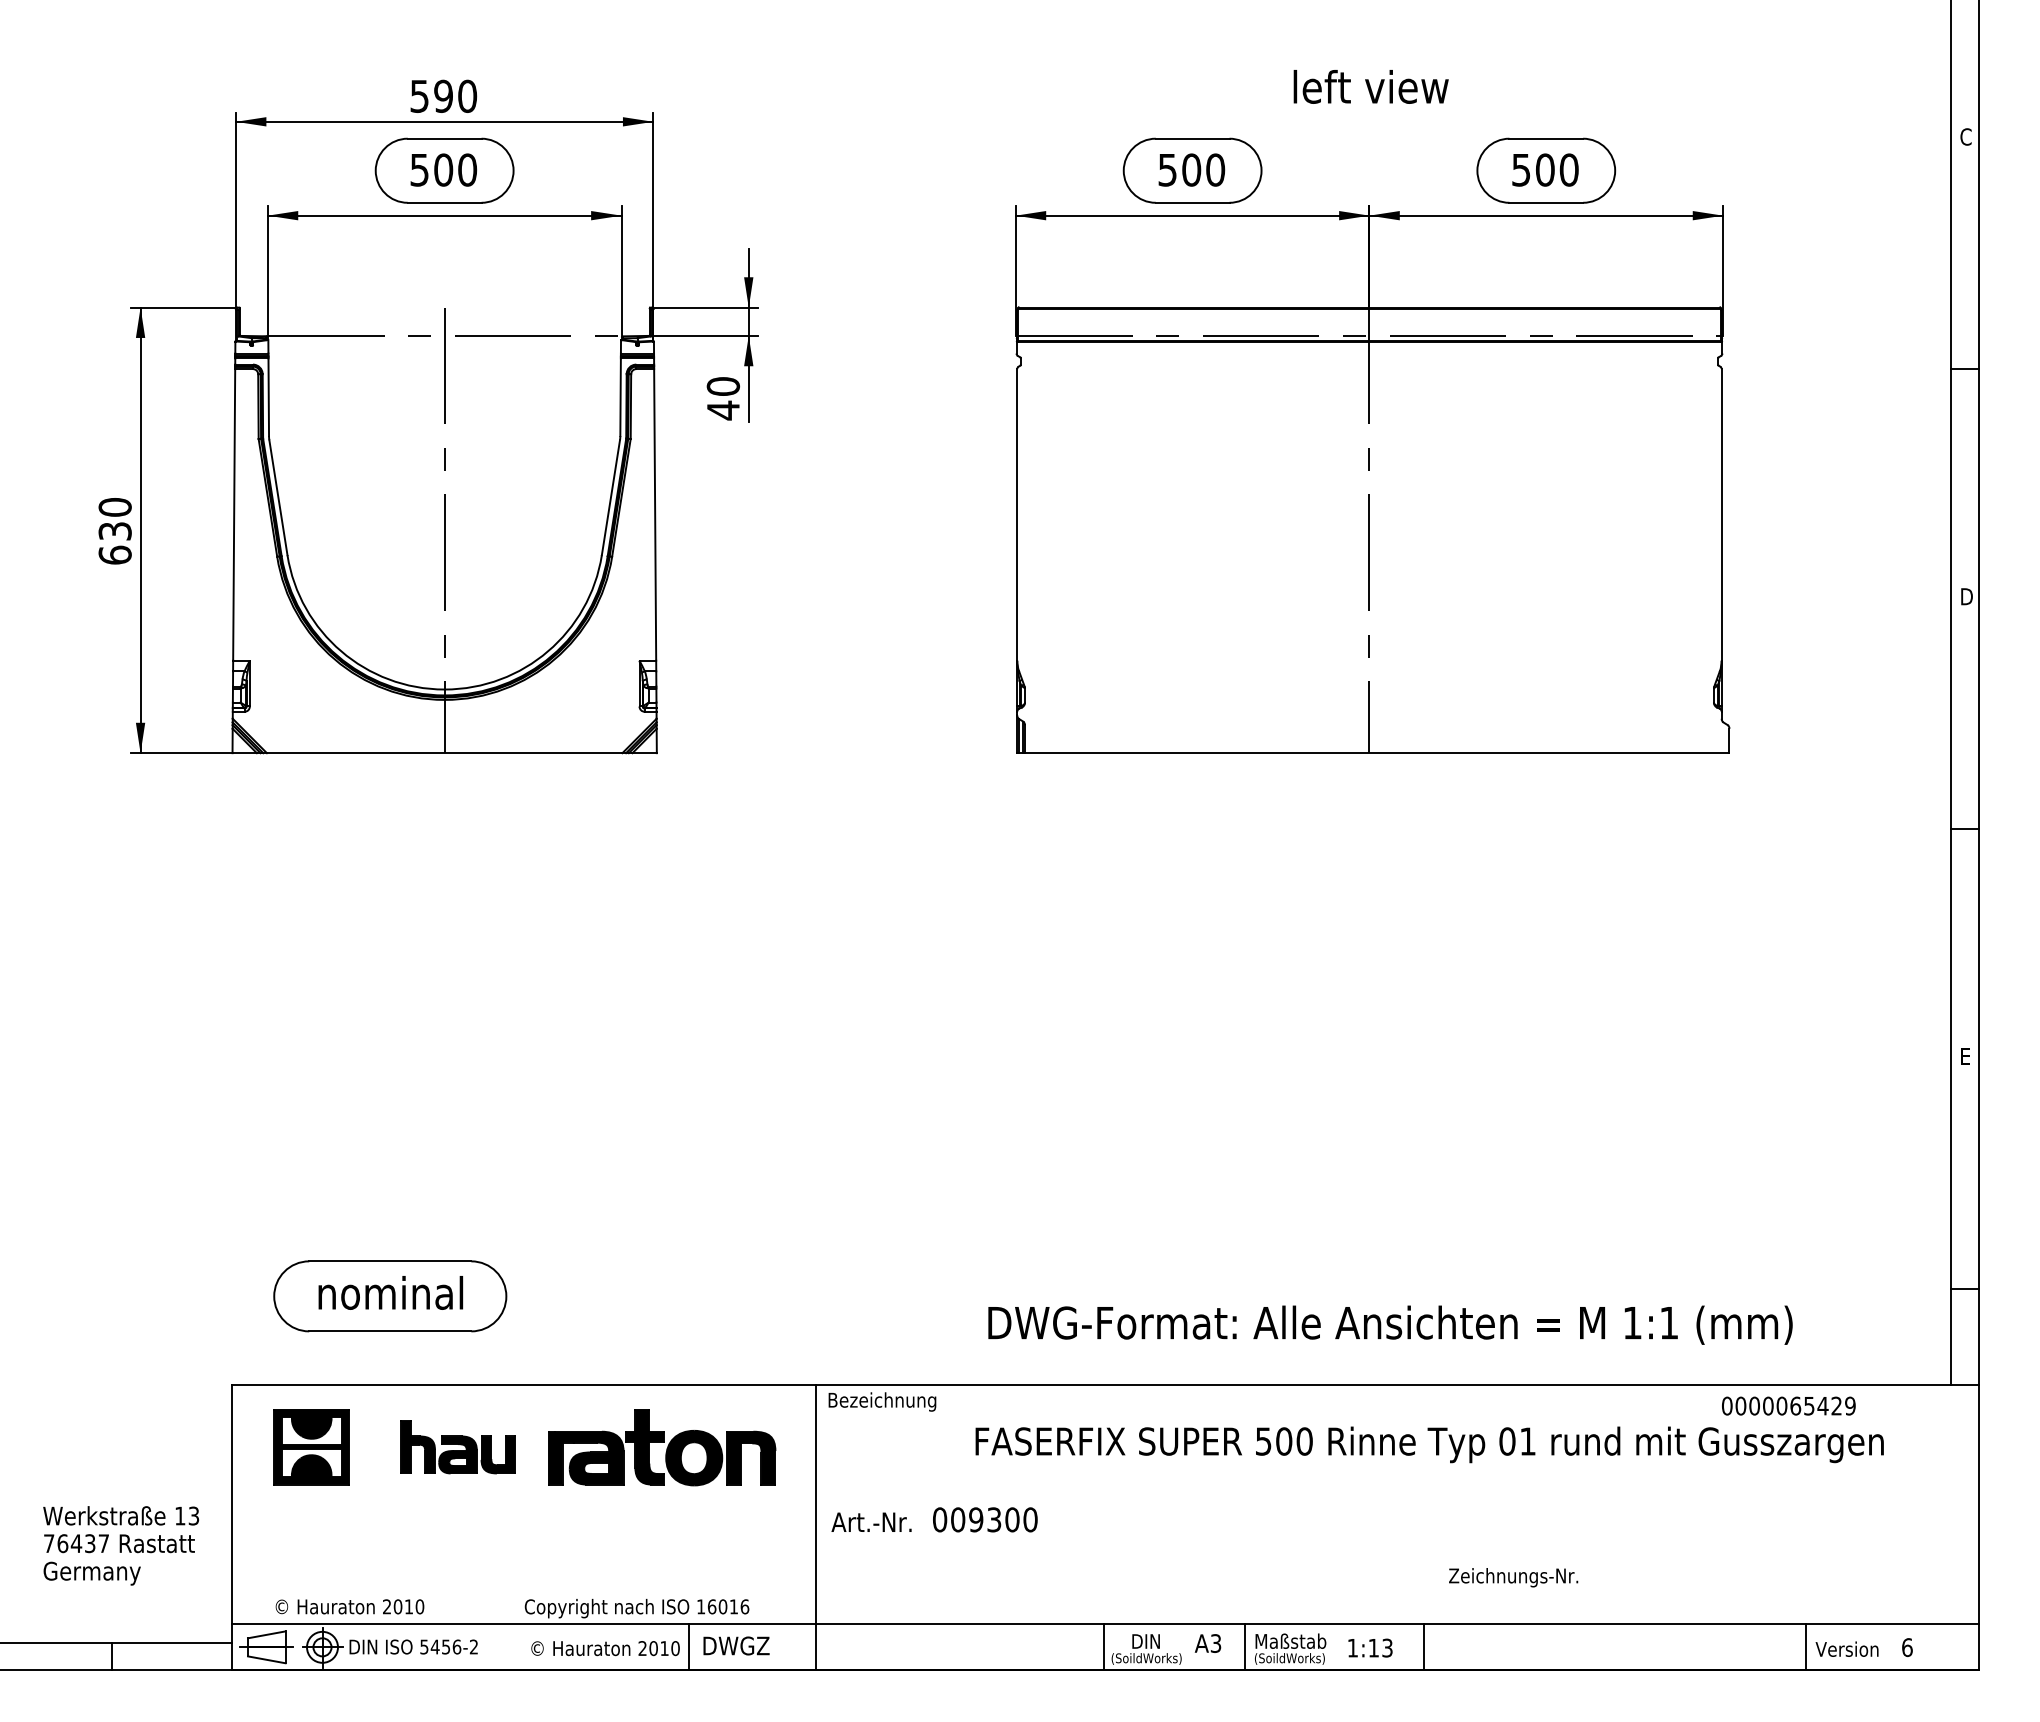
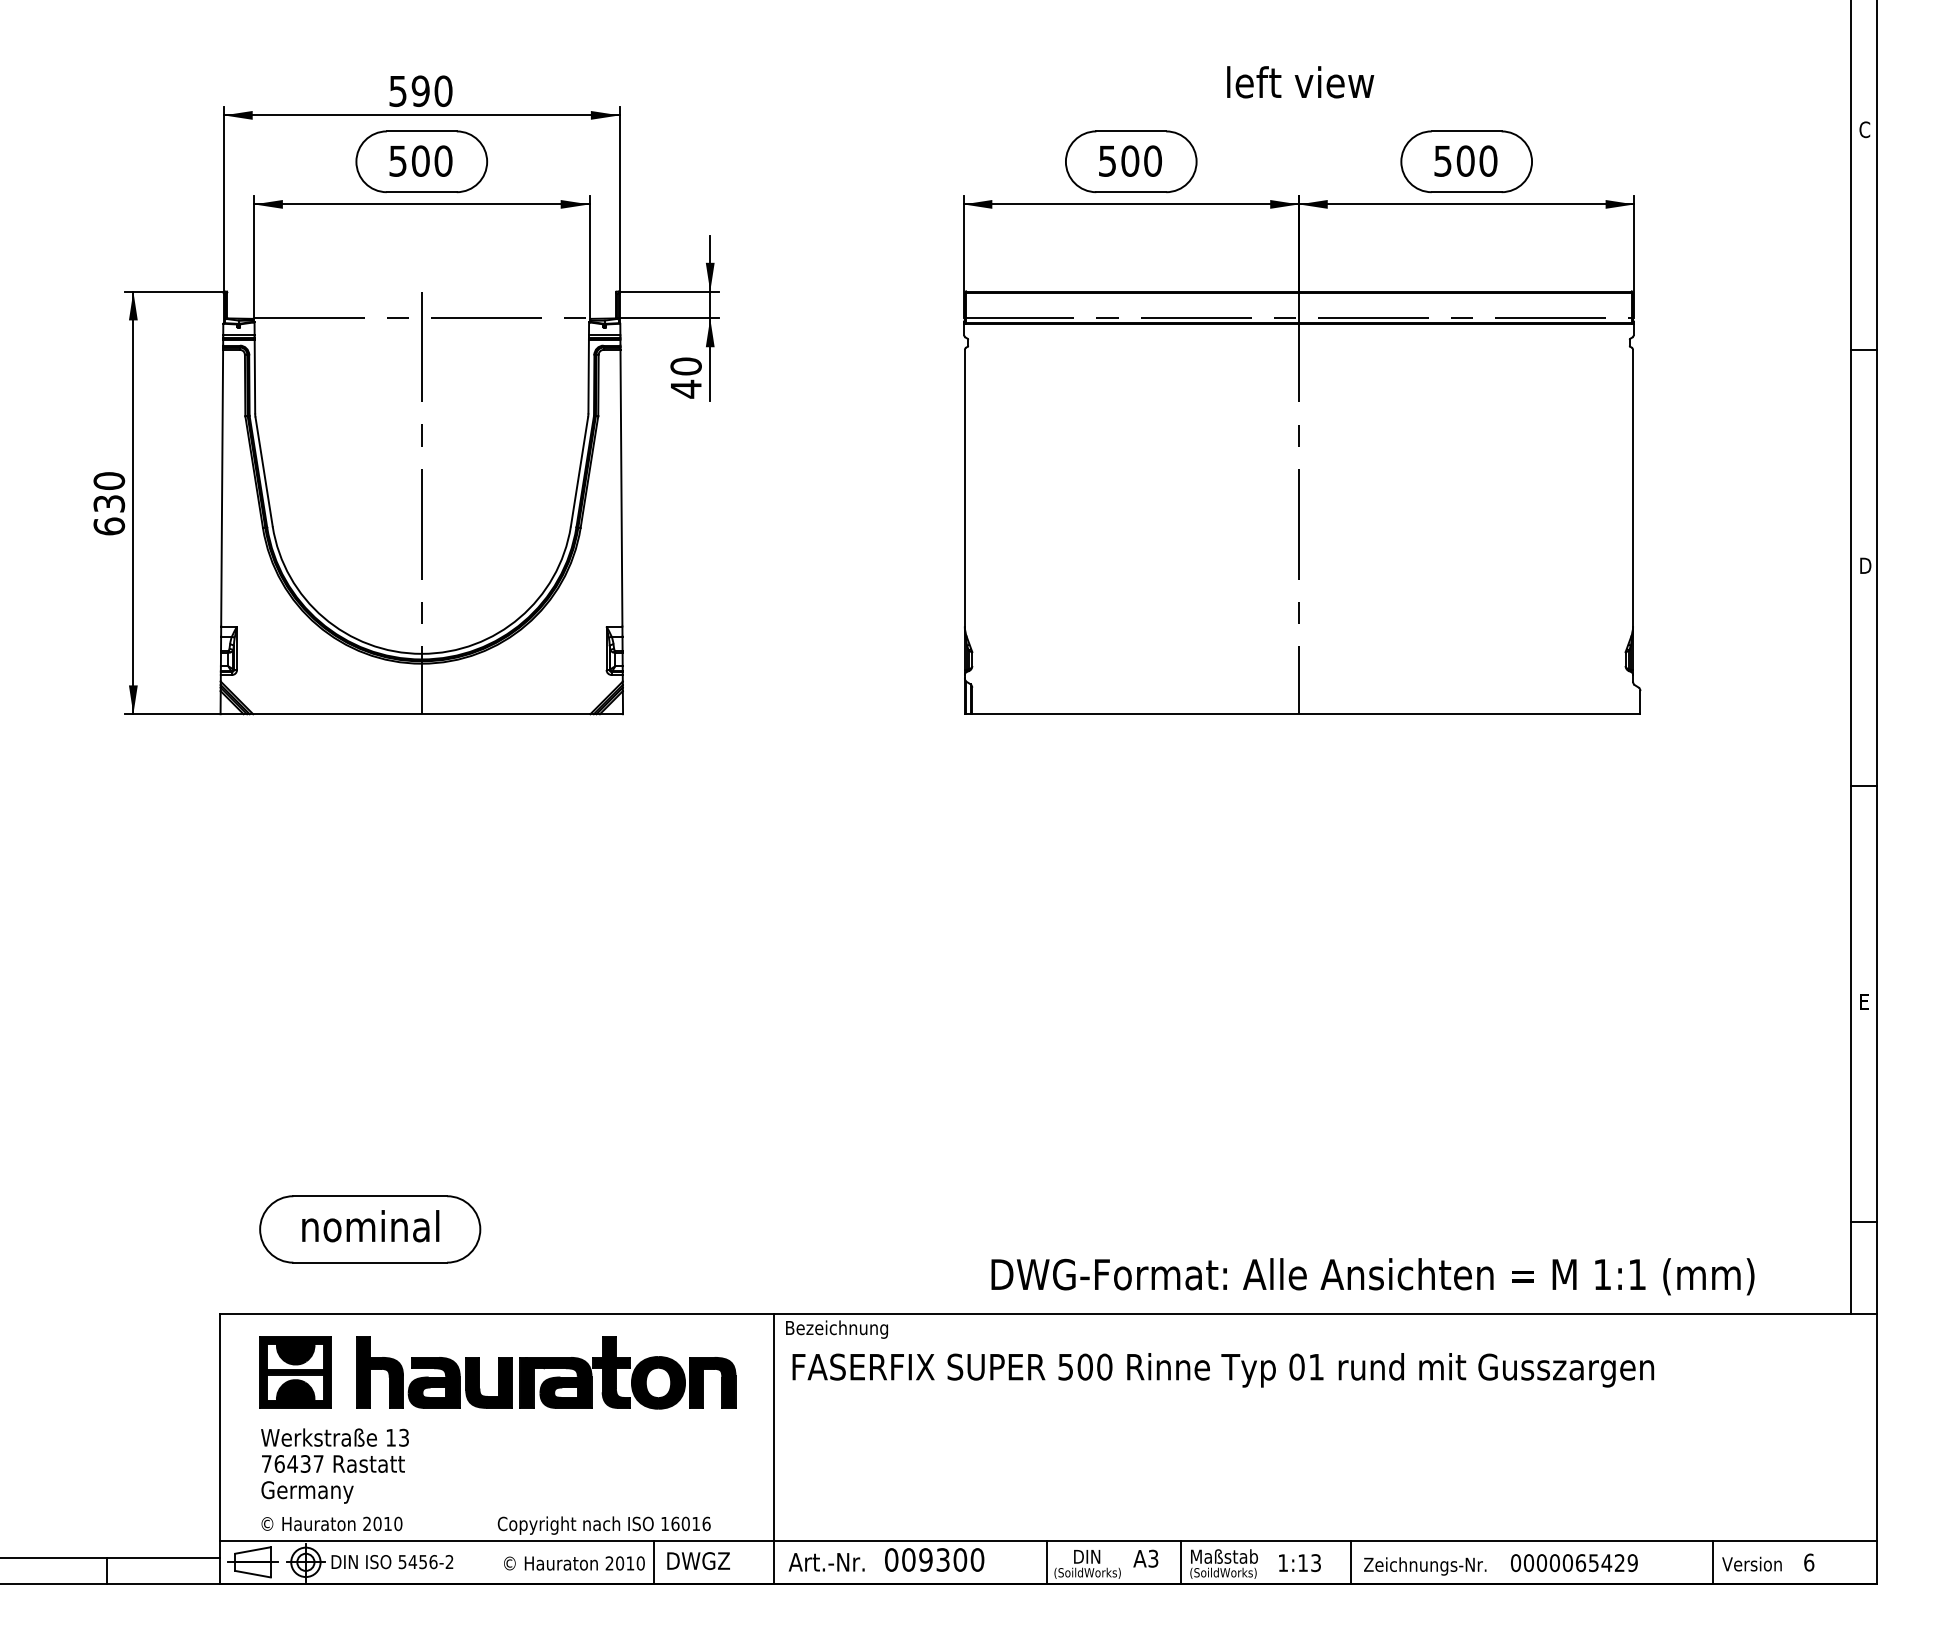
text: (1390, 1324) -> (1372, 1276), moved
text: (1788, 1405) -> (1574, 1562), moved
text: (1429, 1444) -> (1223, 1369), moved
part: (458, 1447) -> (434, 1372), size x1.43
text: (934, 1519) -> (886, 1559), moved
text: (120, 1545) -> (334, 1465), moved
text: (1513, 1577) -> (1425, 1566), moved

